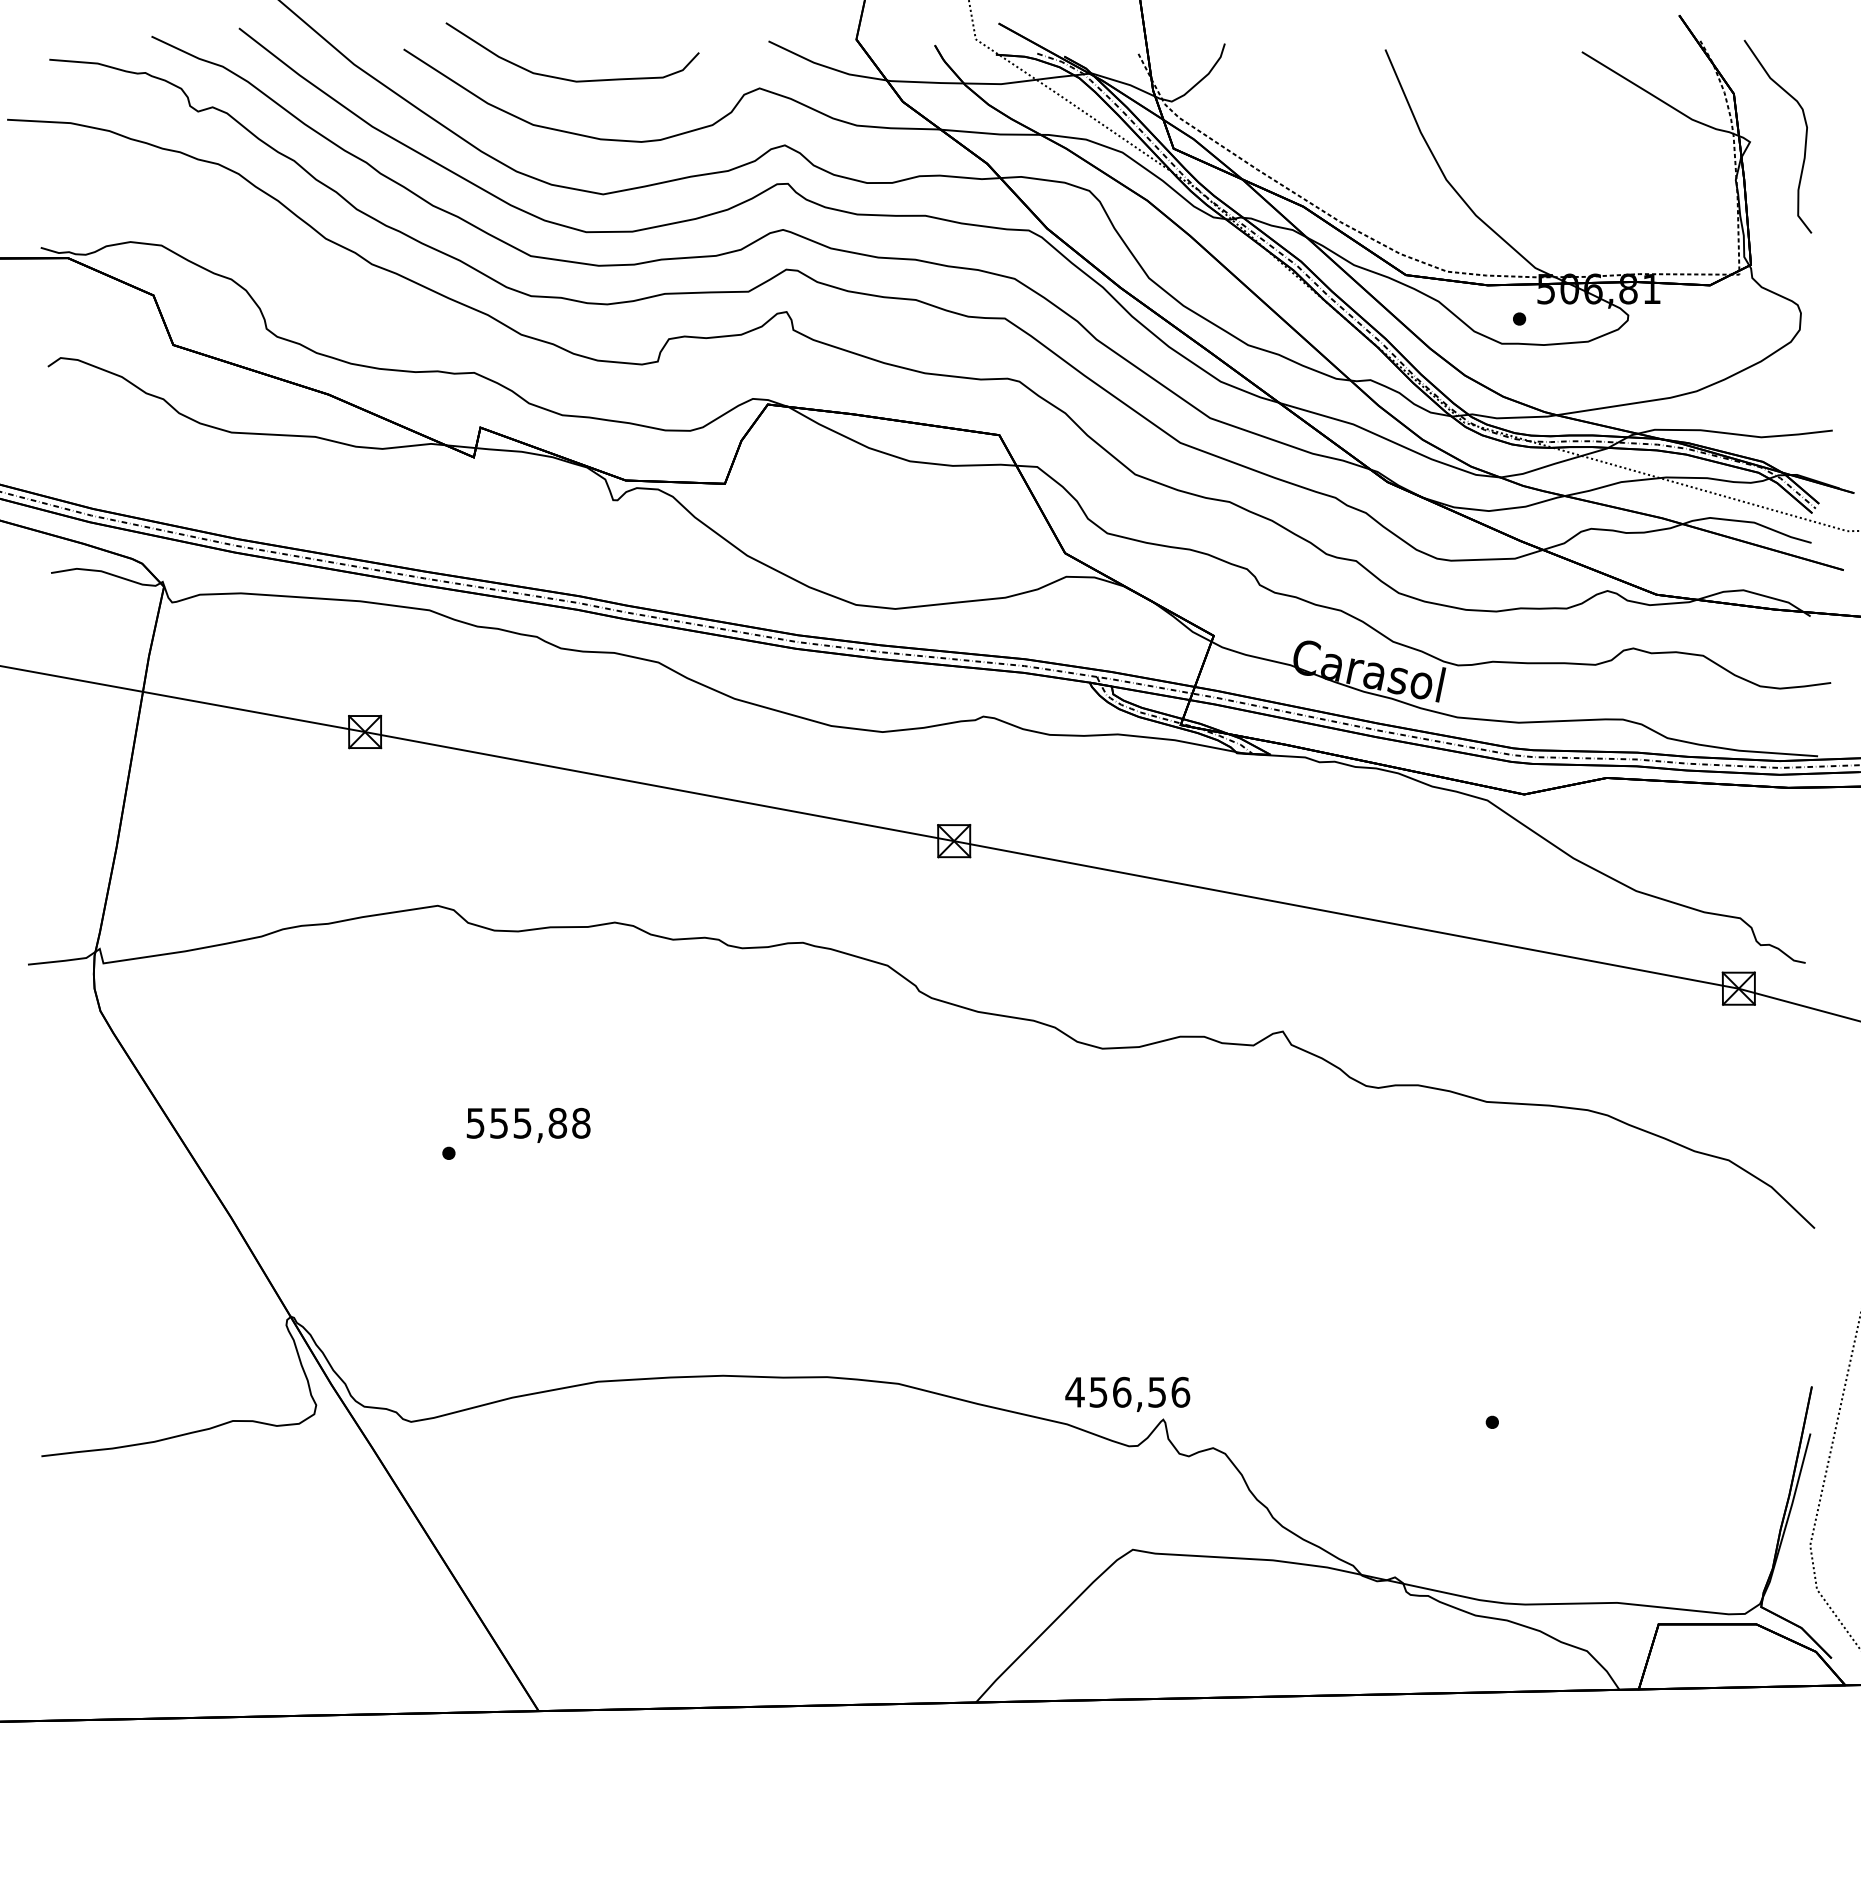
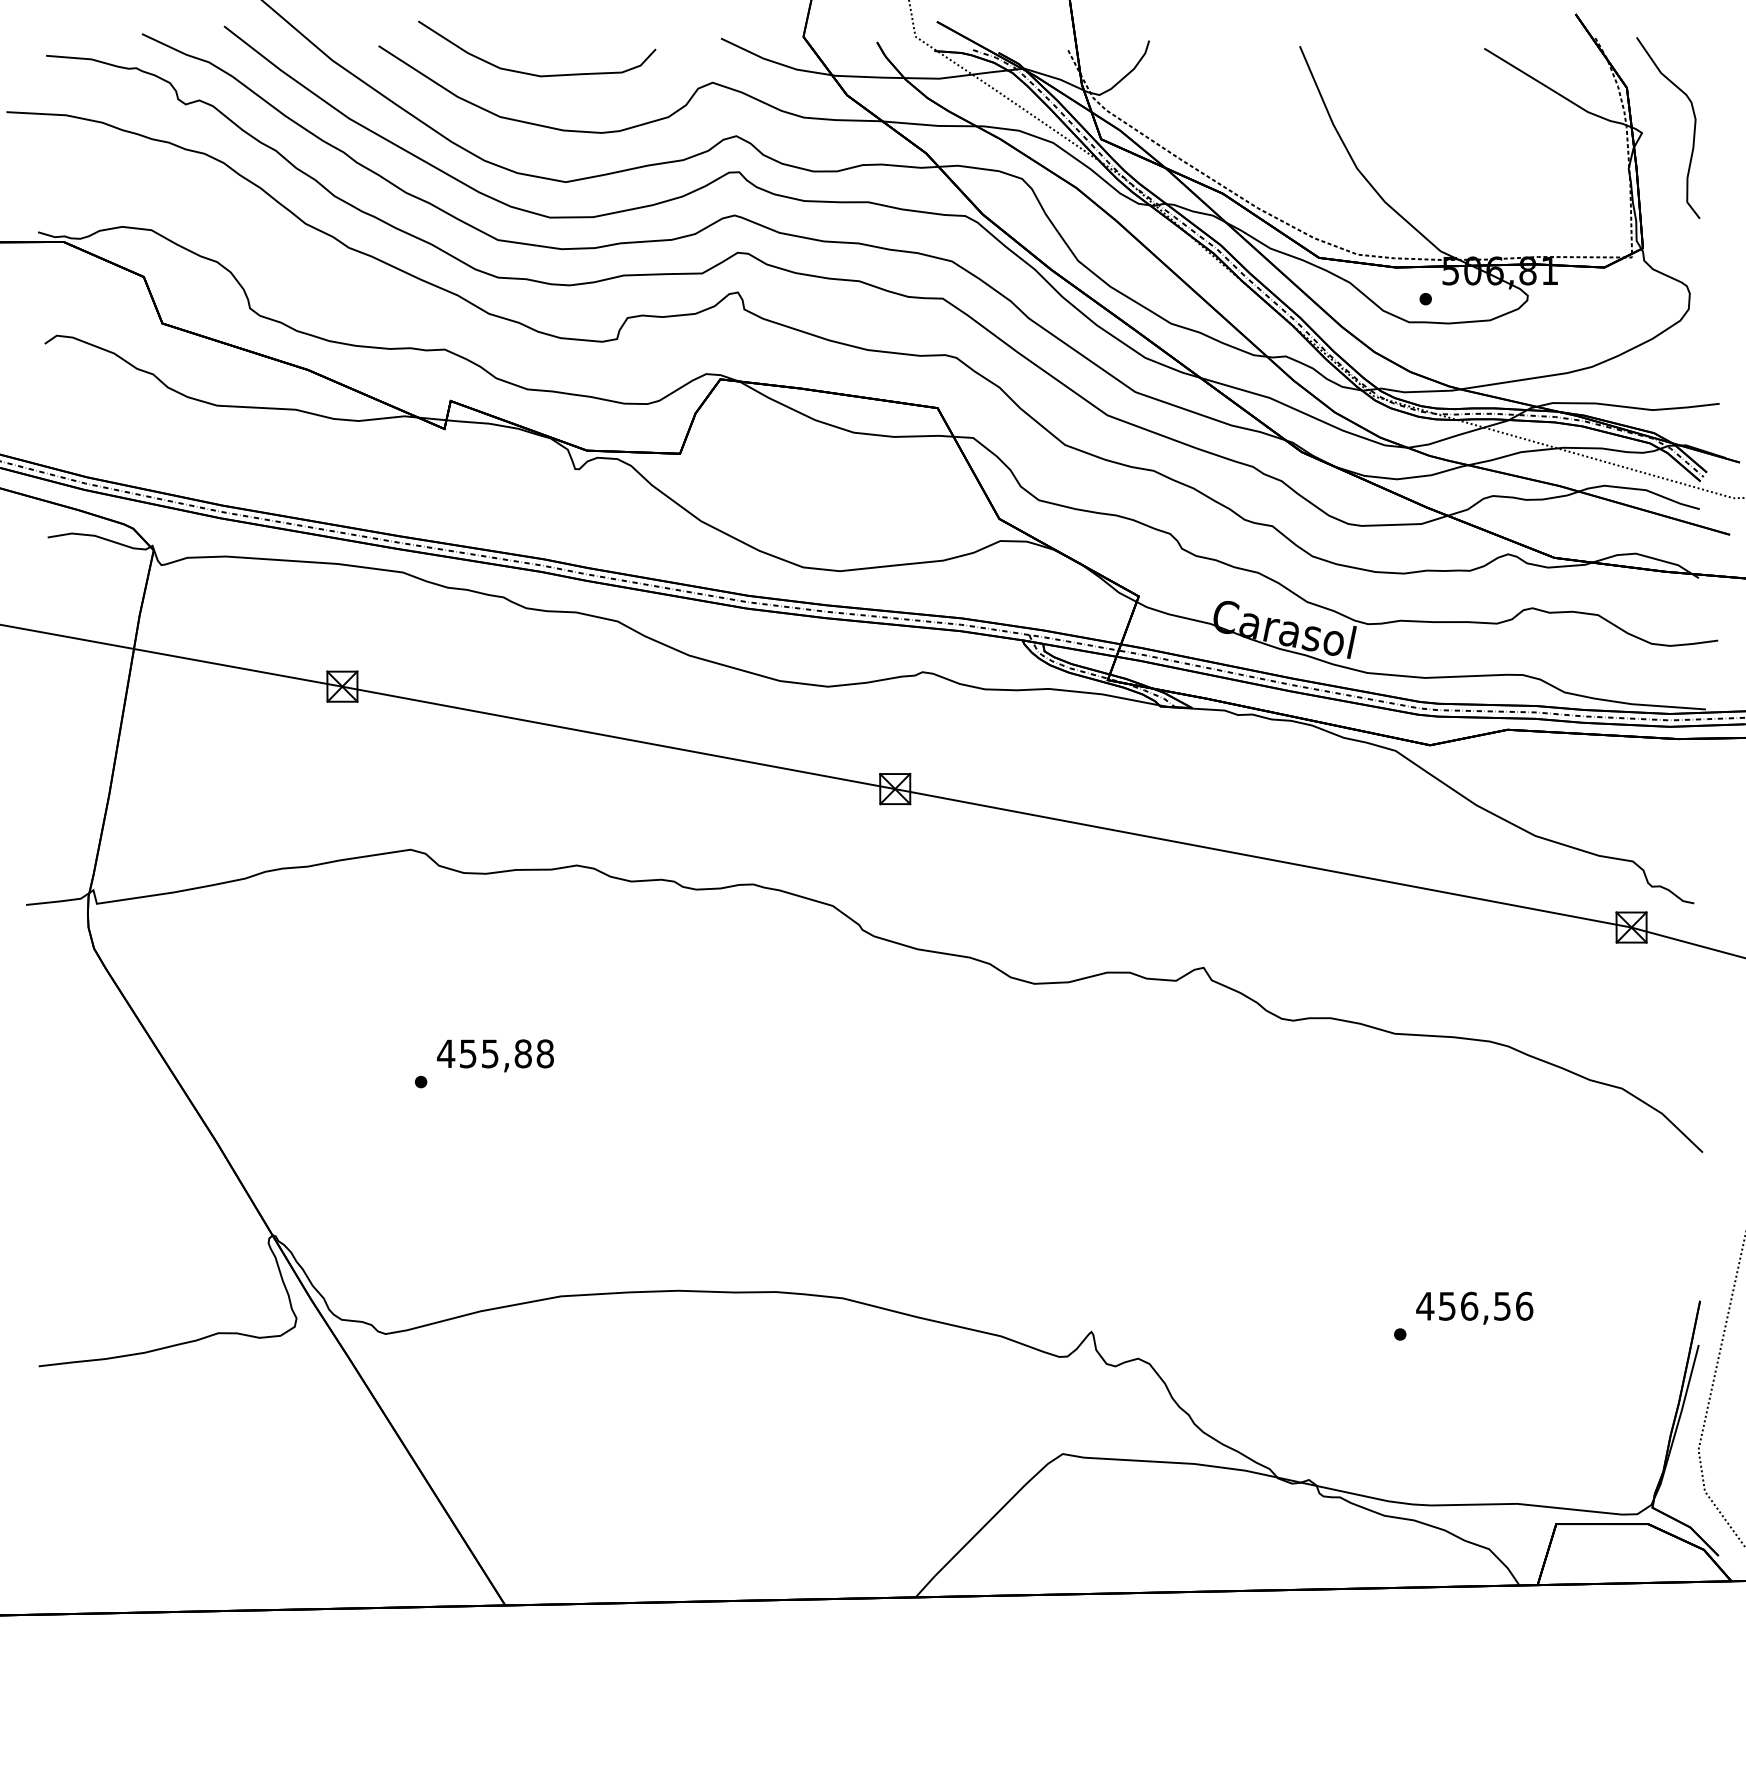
text: (475, 1123) -> (446, 1054), 555,88 -> 455,88
text: (1127, 1394) -> (1474, 1308), moved

